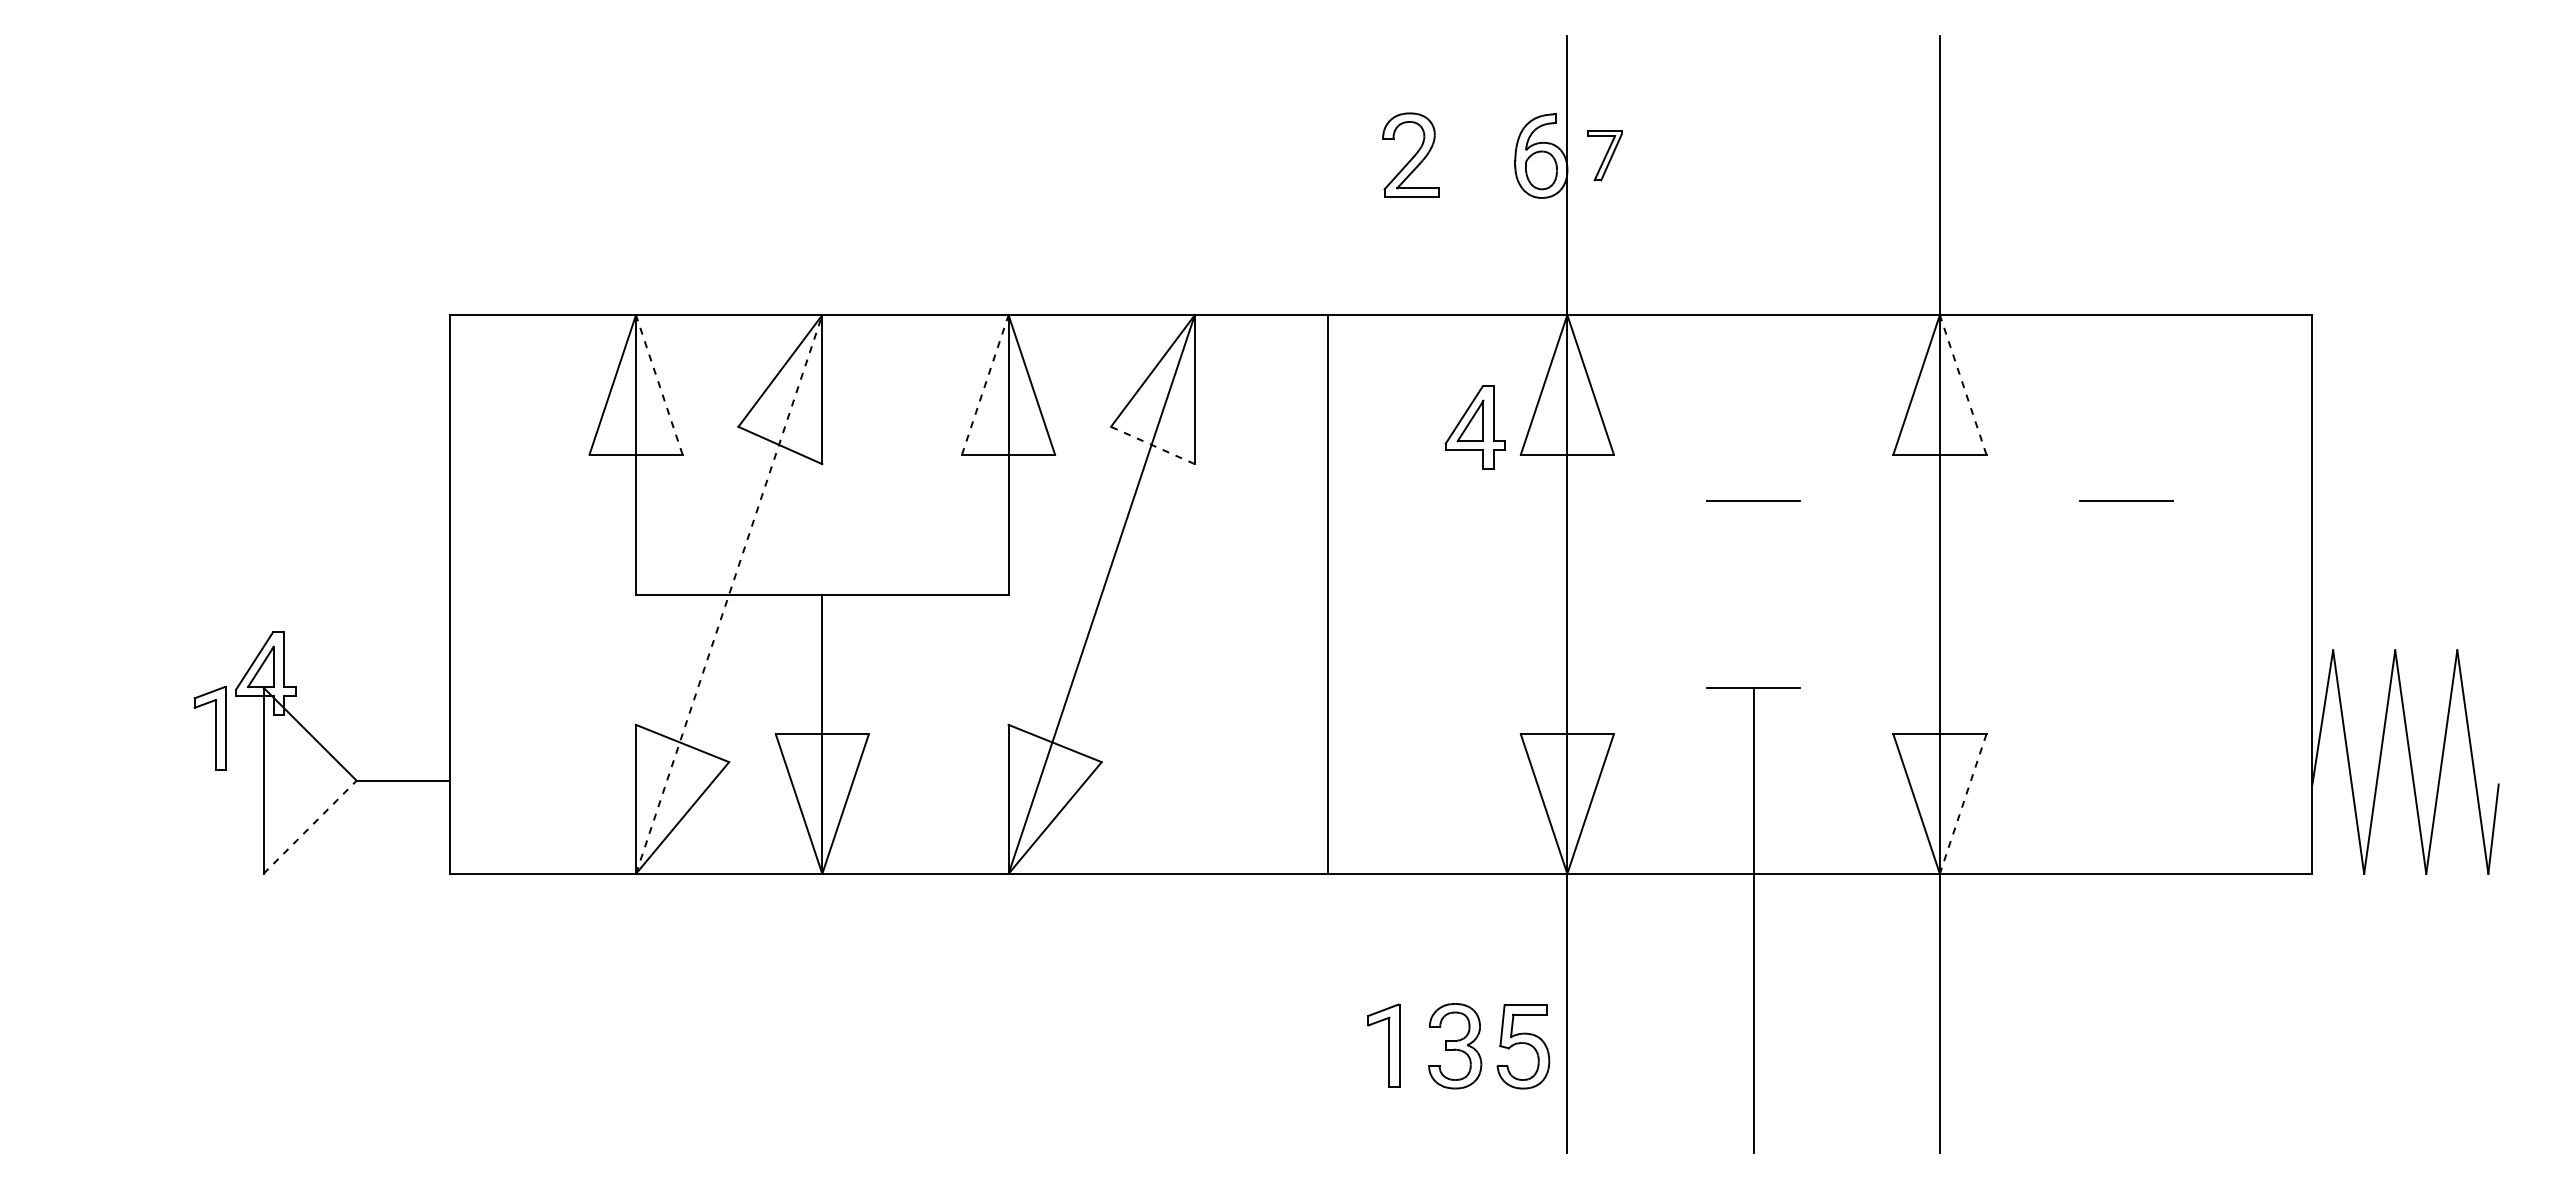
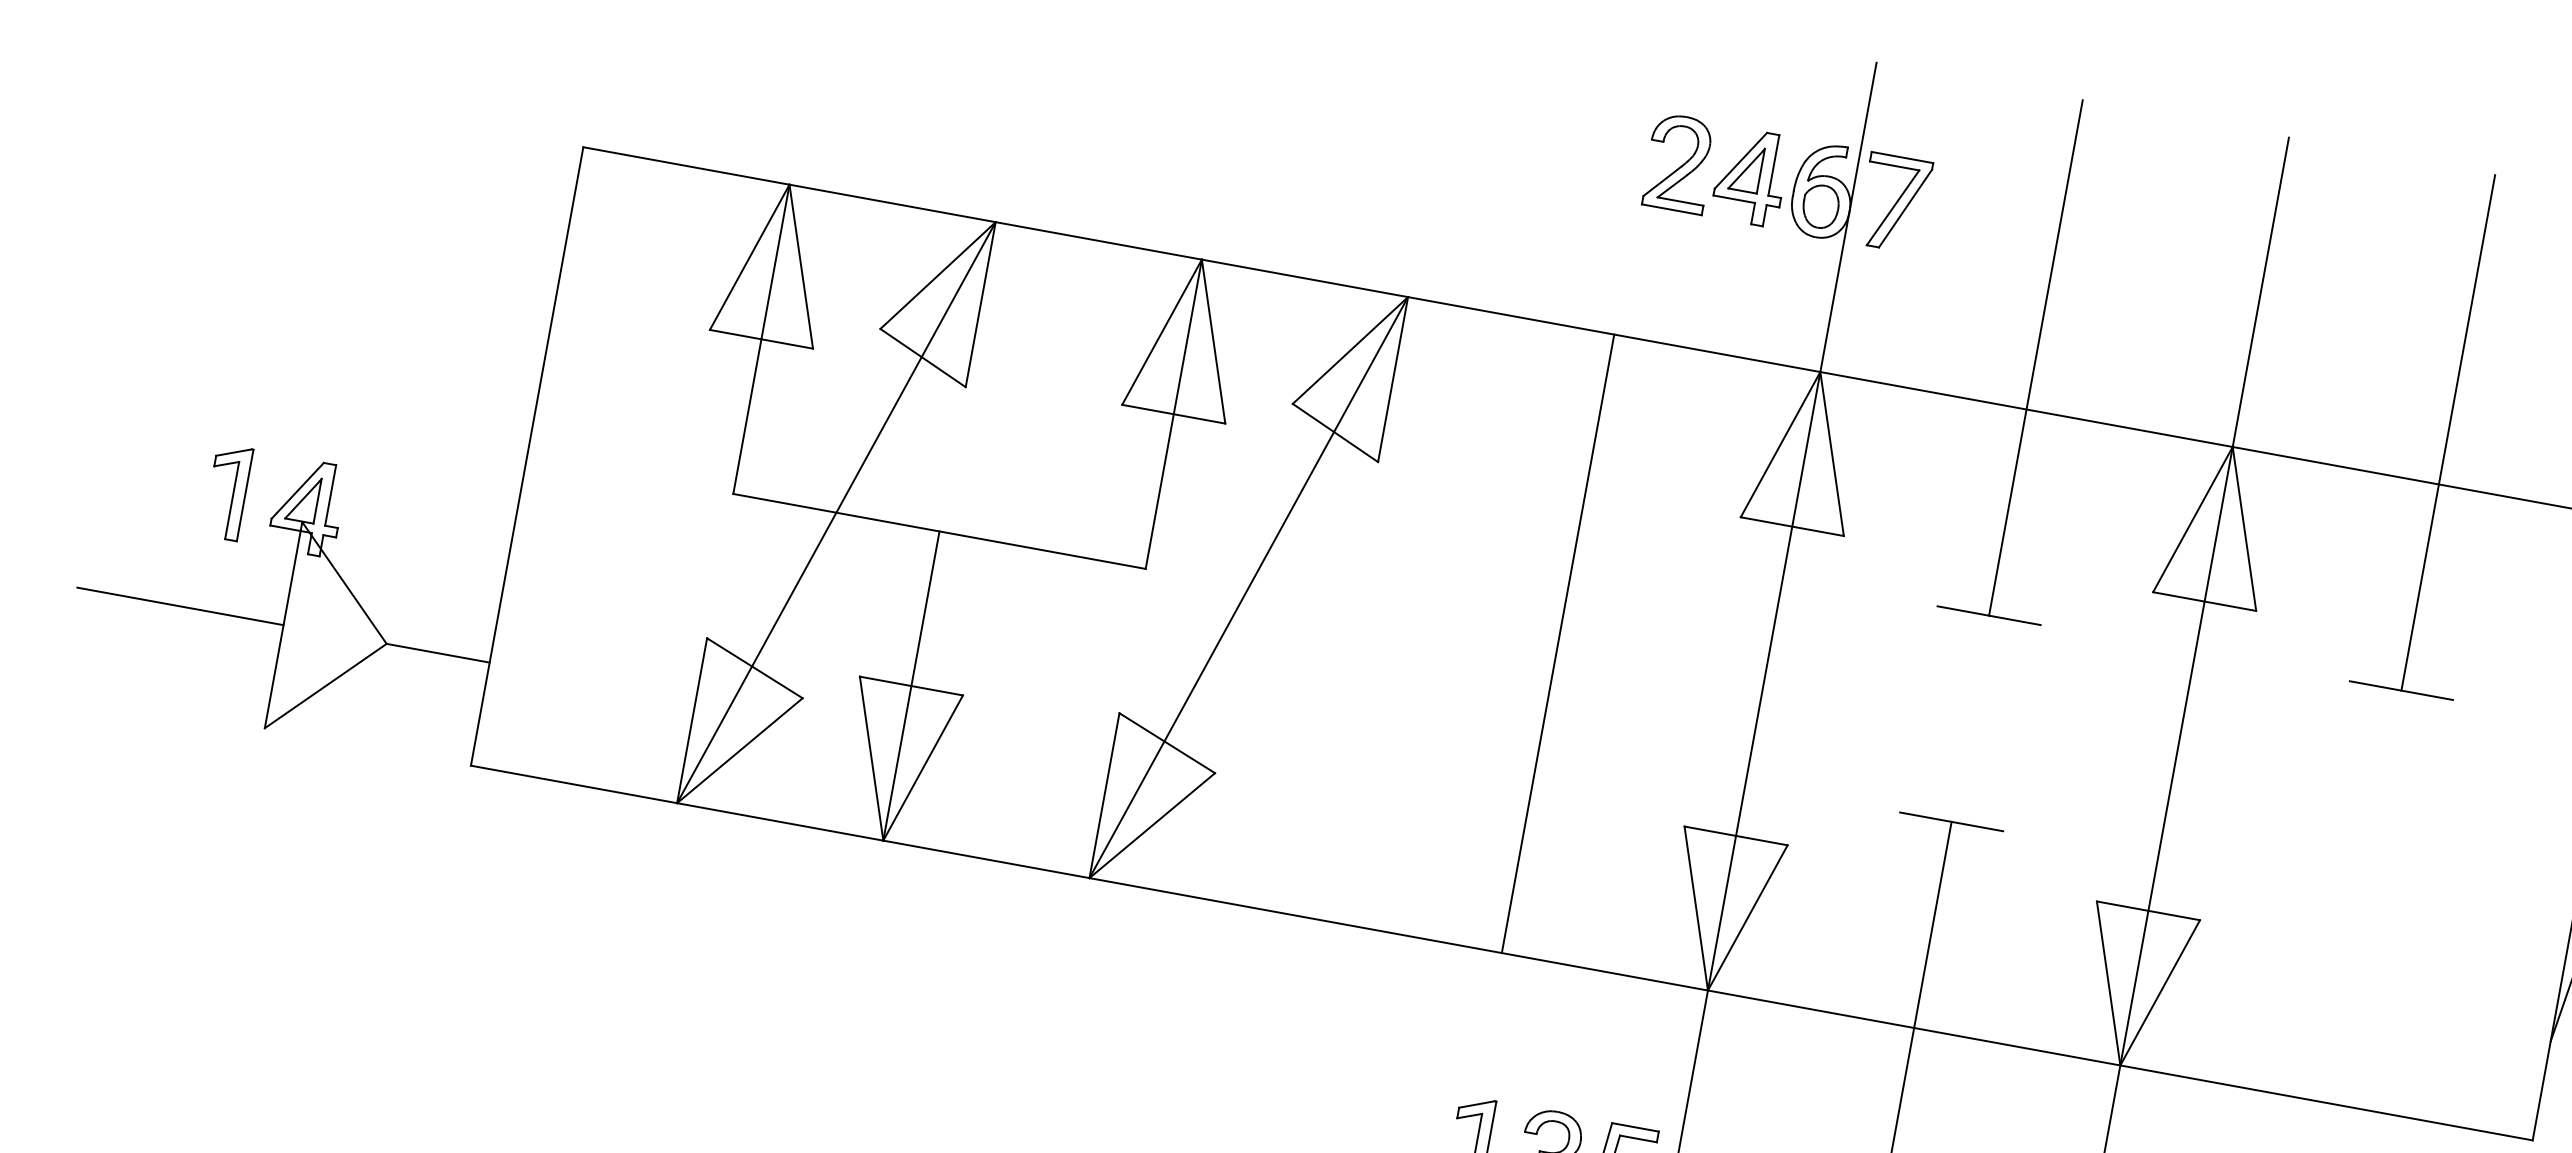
part: (1604, 155) -> (1893, 202), size x1.67
line: (1753, 268) -> (2035, 357), added
line: (2126, 268) -> (2448, 432), added
line: (659, 384) -> (801, 266), dashed -> solid
line: (985, 384) -> (1162, 331), dashed -> solid
line: (1963, 384) -> (2244, 528), dashed -> solid
part: (1474, 427) -> (1749, 176), moved
line: (1152, 445) -> (1334, 432), dashed -> solid
line: (729, 594) -> (836, 512), dashed -> solid
line: (1328, 594) -> (1558, 643), moved
part: (209, 728) -> (226, 492), moved
line: (170, 780) -> (180, 606), added
line: (1963, 804) -> (2160, 993), dashed -> solid
line: (310, 827) -> (326, 686), dashed -> solid

